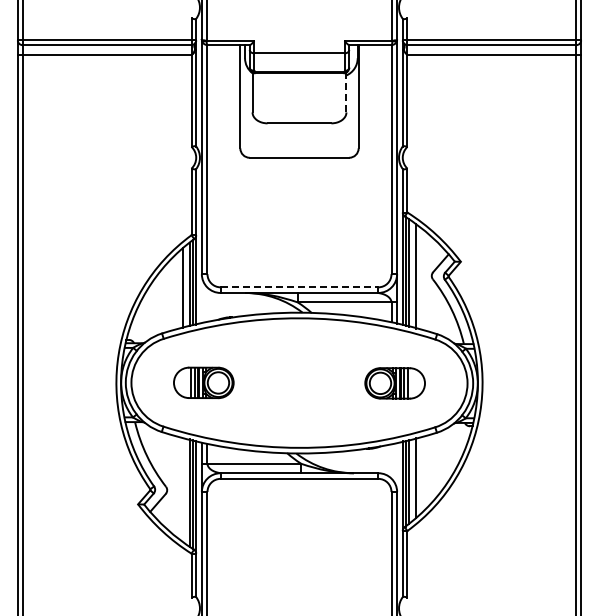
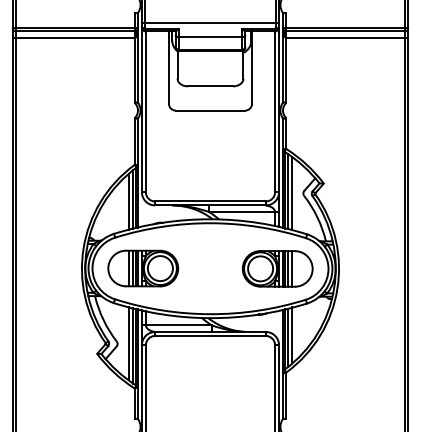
line: (299, 33) -> (210, 23), added
line: (346, 92) -> (243, 64), dashed -> solid
line: (299, 287) -> (210, 201), dashed -> solid
part: (203, 382) -> (143, 268), size x1.67
part: (394, 383) -> (277, 269), size x1.67
line: (182, 489) -> (128, 343), added

